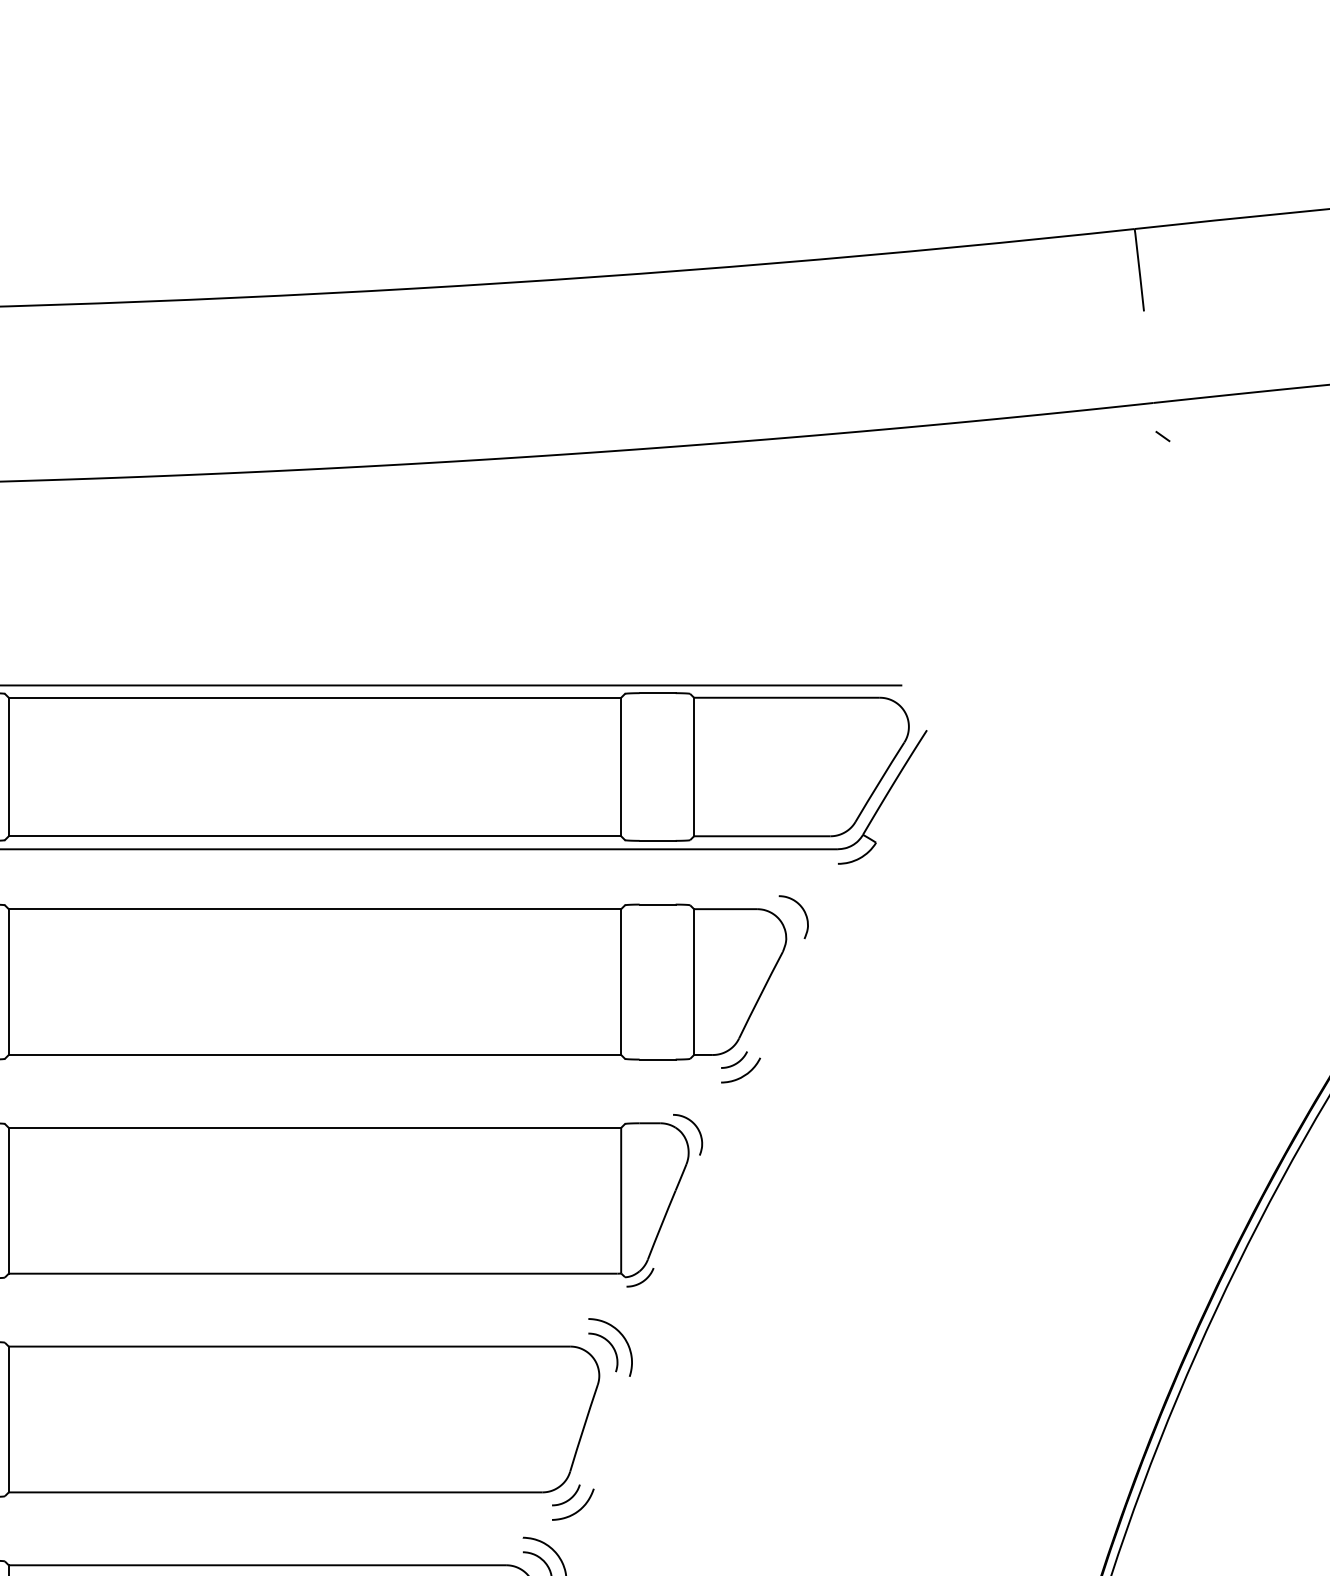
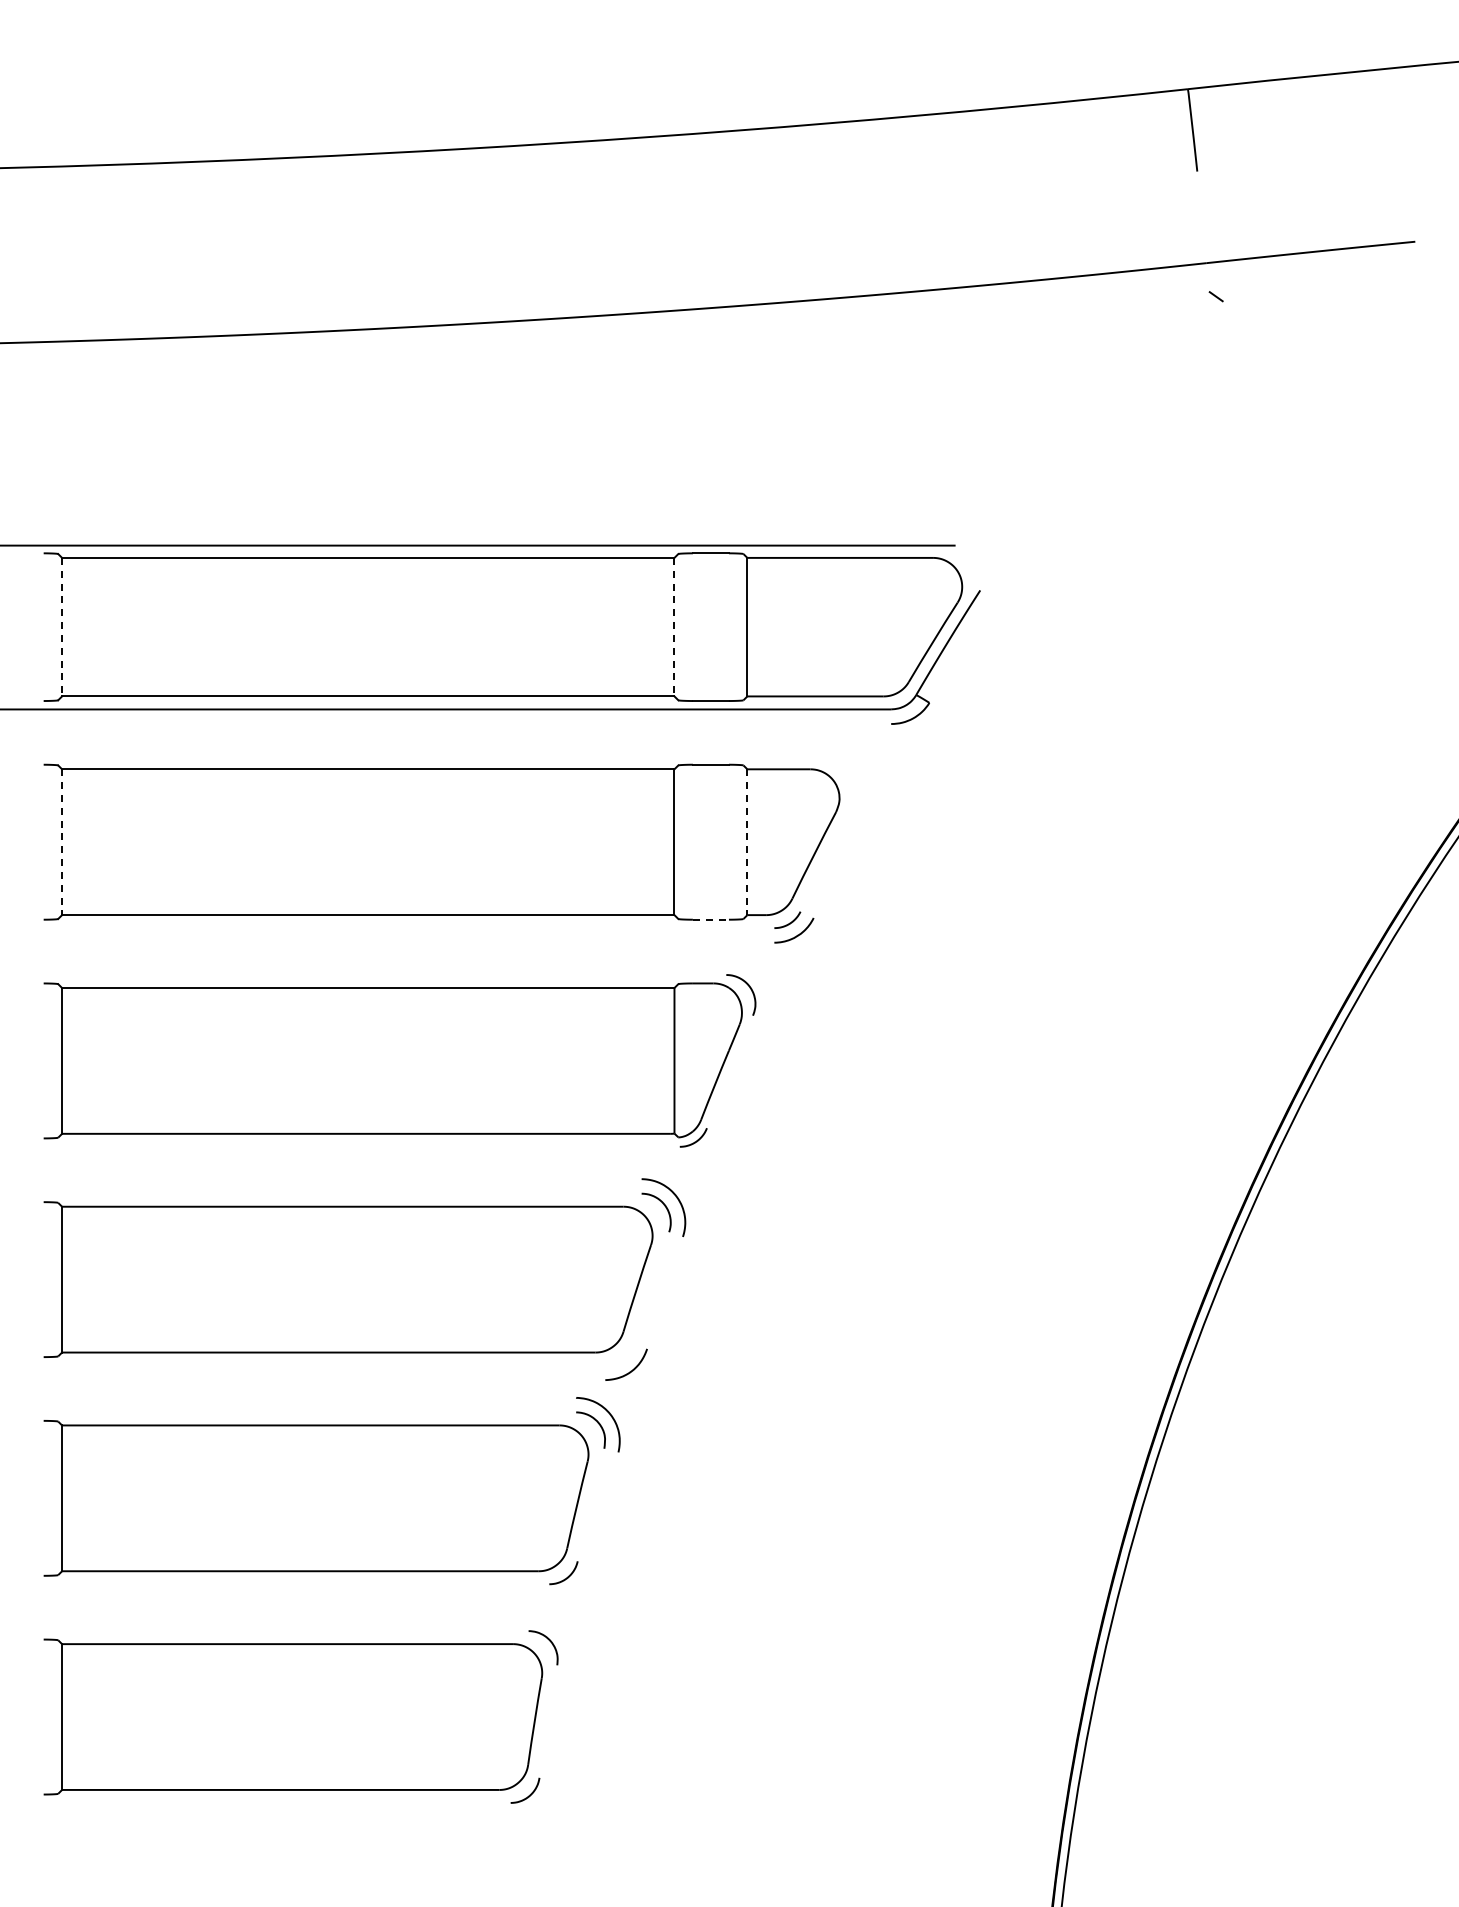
line: (9, 767) -> (62, 627), solid -> dashed
line: (621, 767) -> (674, 627), solid -> dashed
curve: (804, 913) -> (857, 773), removed
line: (9, 982) -> (62, 842), solid -> dashed
line: (694, 982) -> (747, 842), solid -> dashed
line: (658, 1059) -> (711, 919), solid -> dashed
curve: (569, 1498) -> (622, 1358), removed

